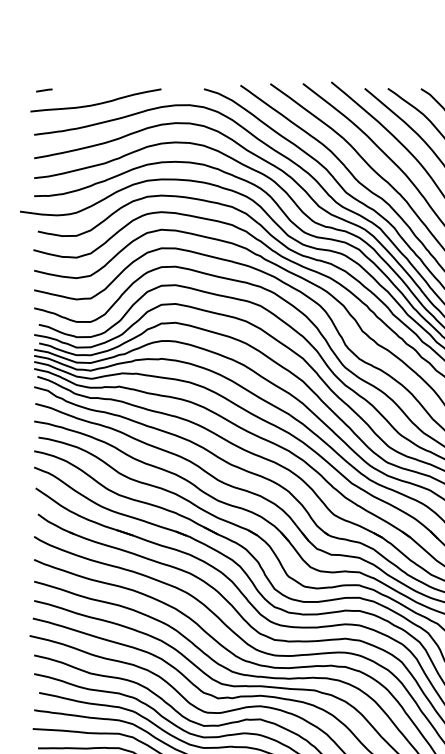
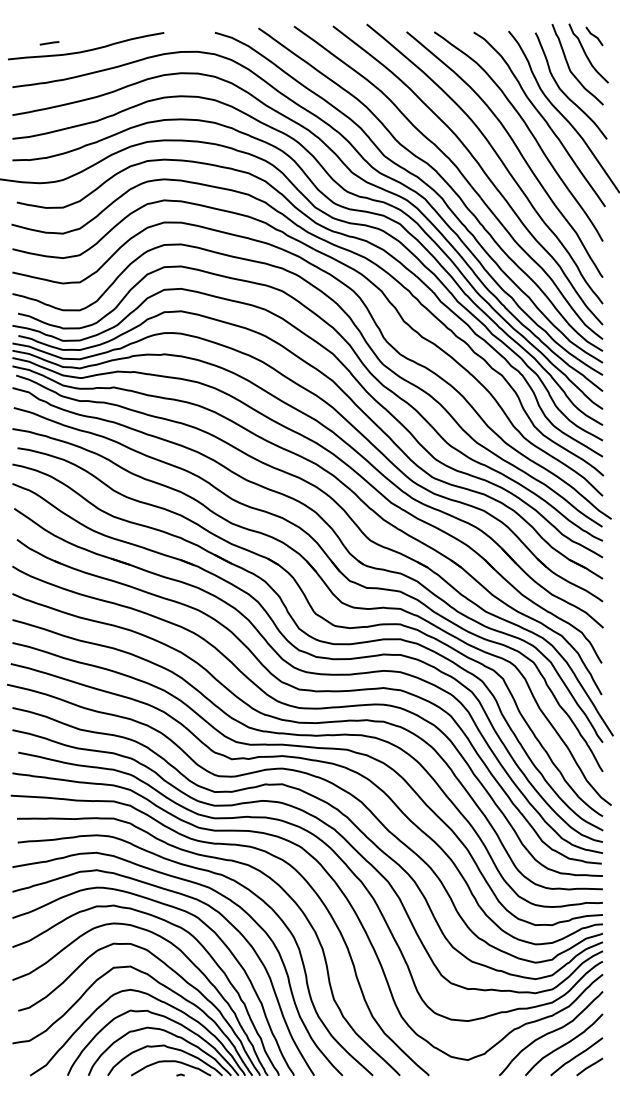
line: (44, 90) -> (49, 43), moved

